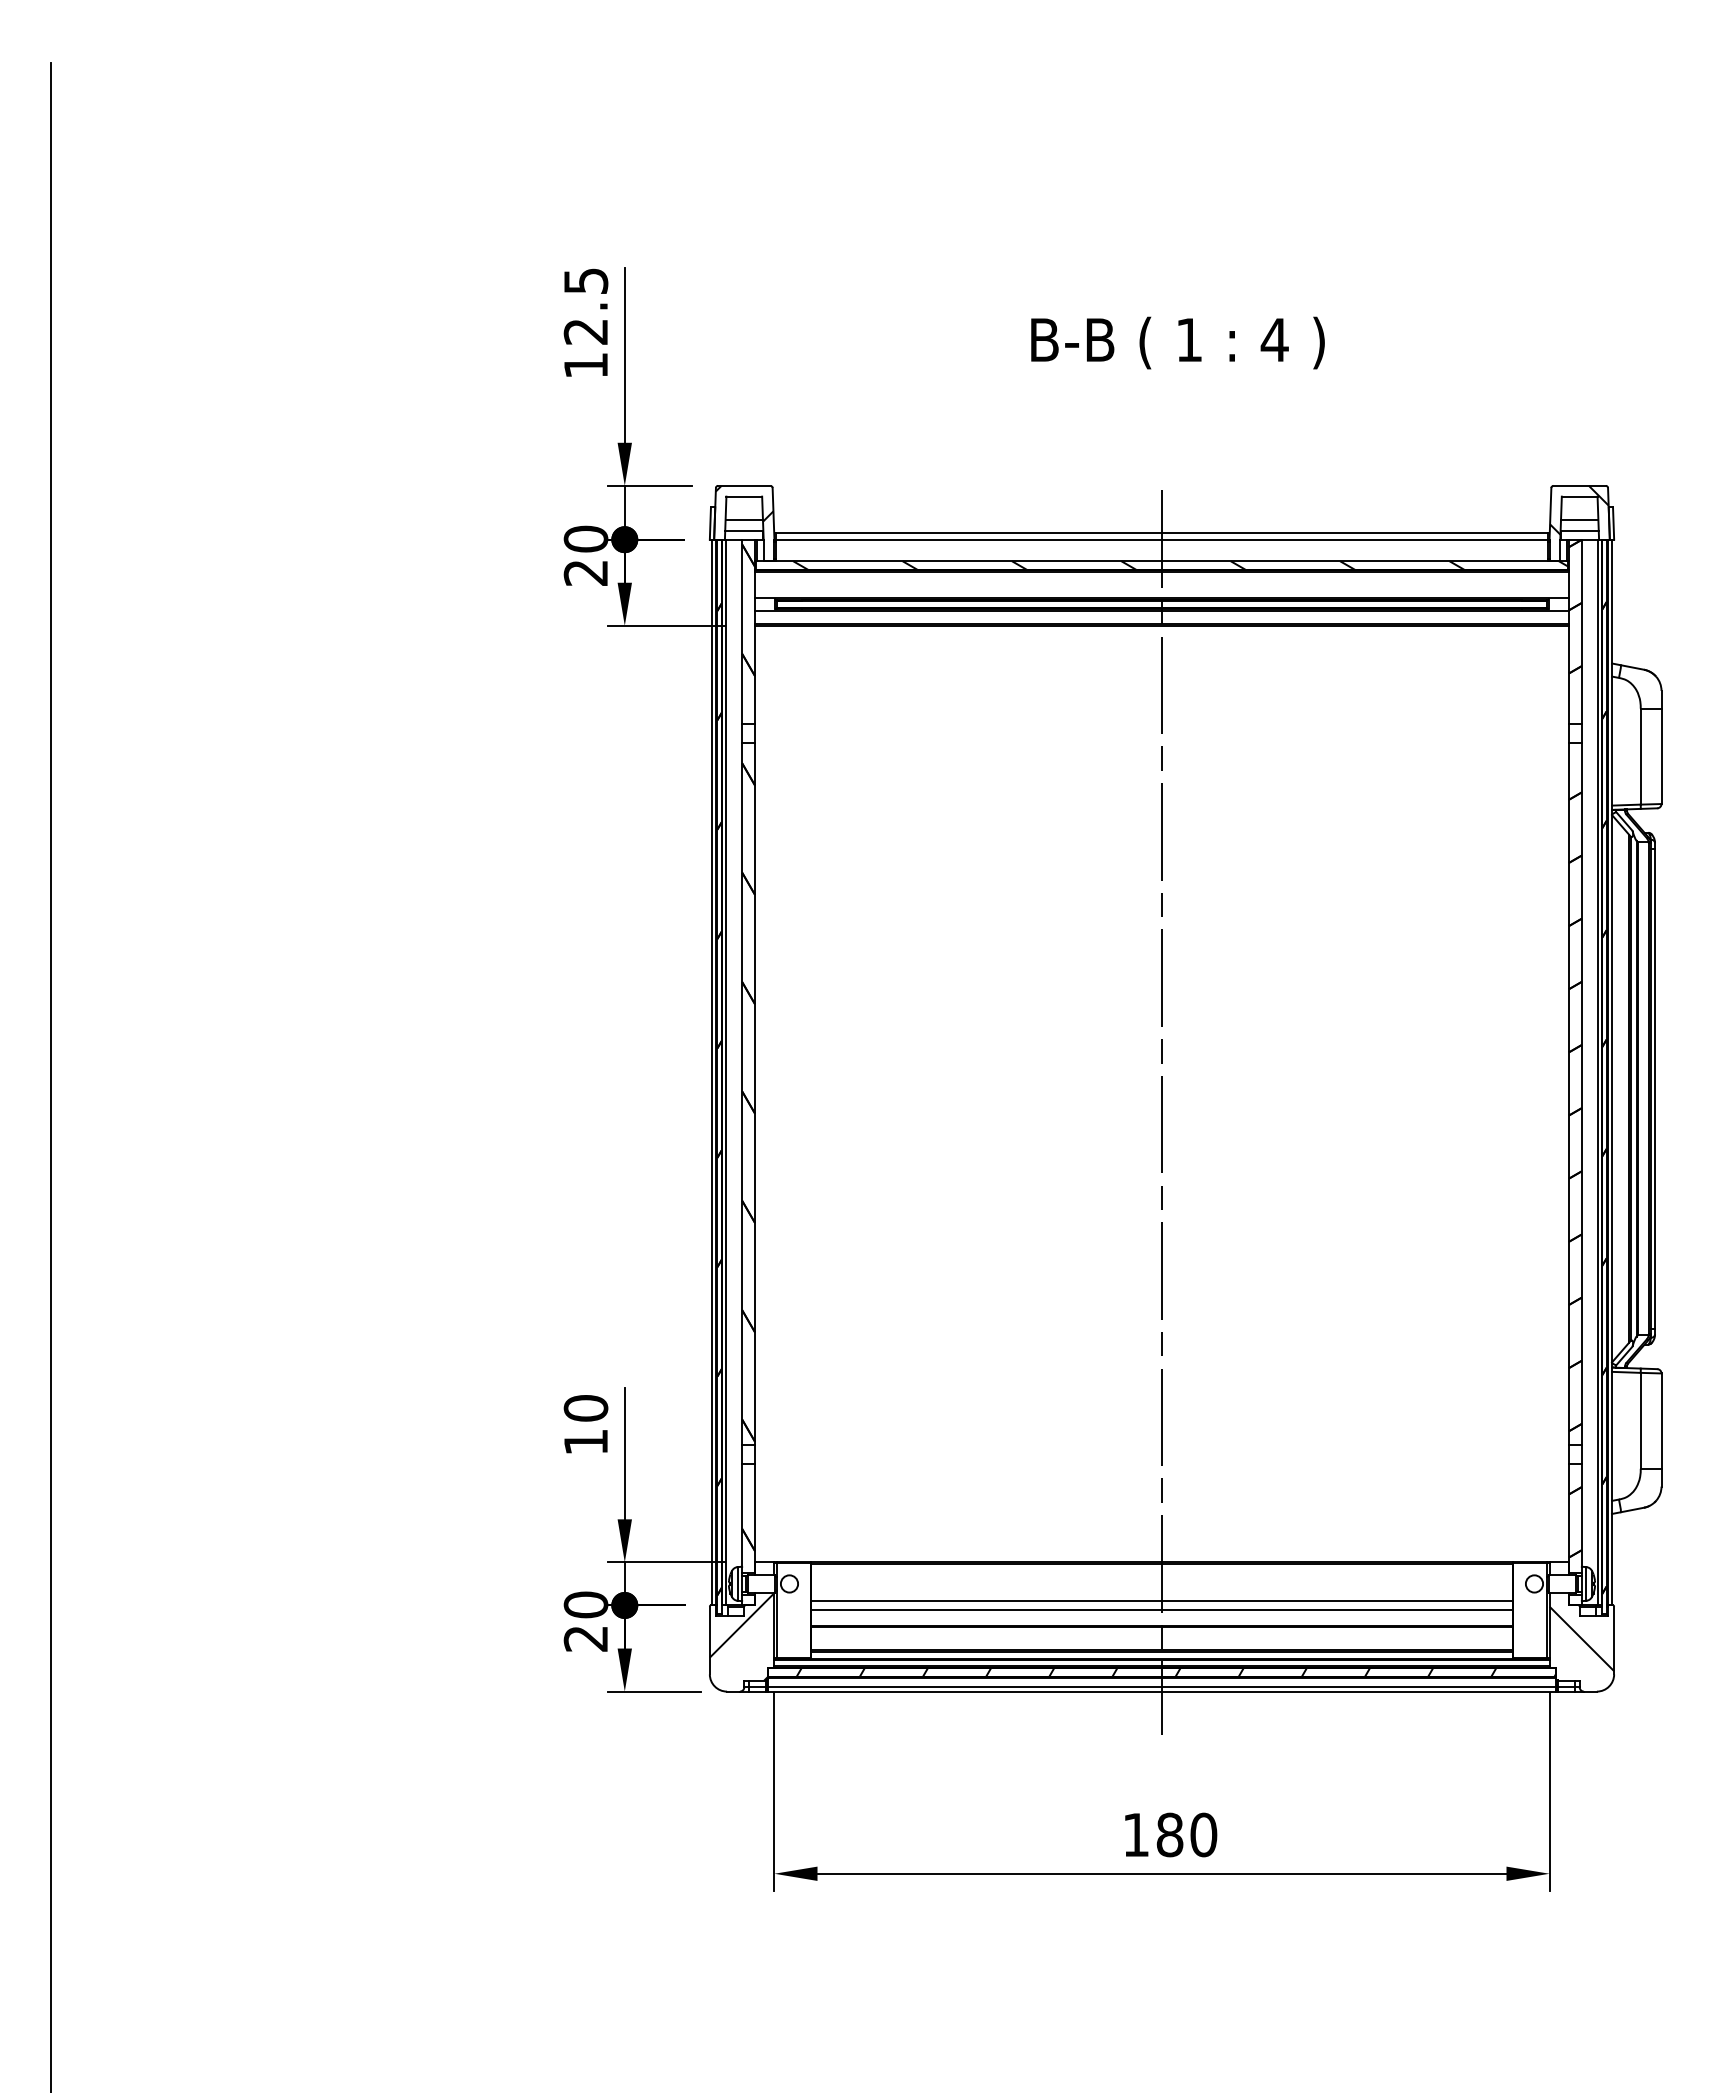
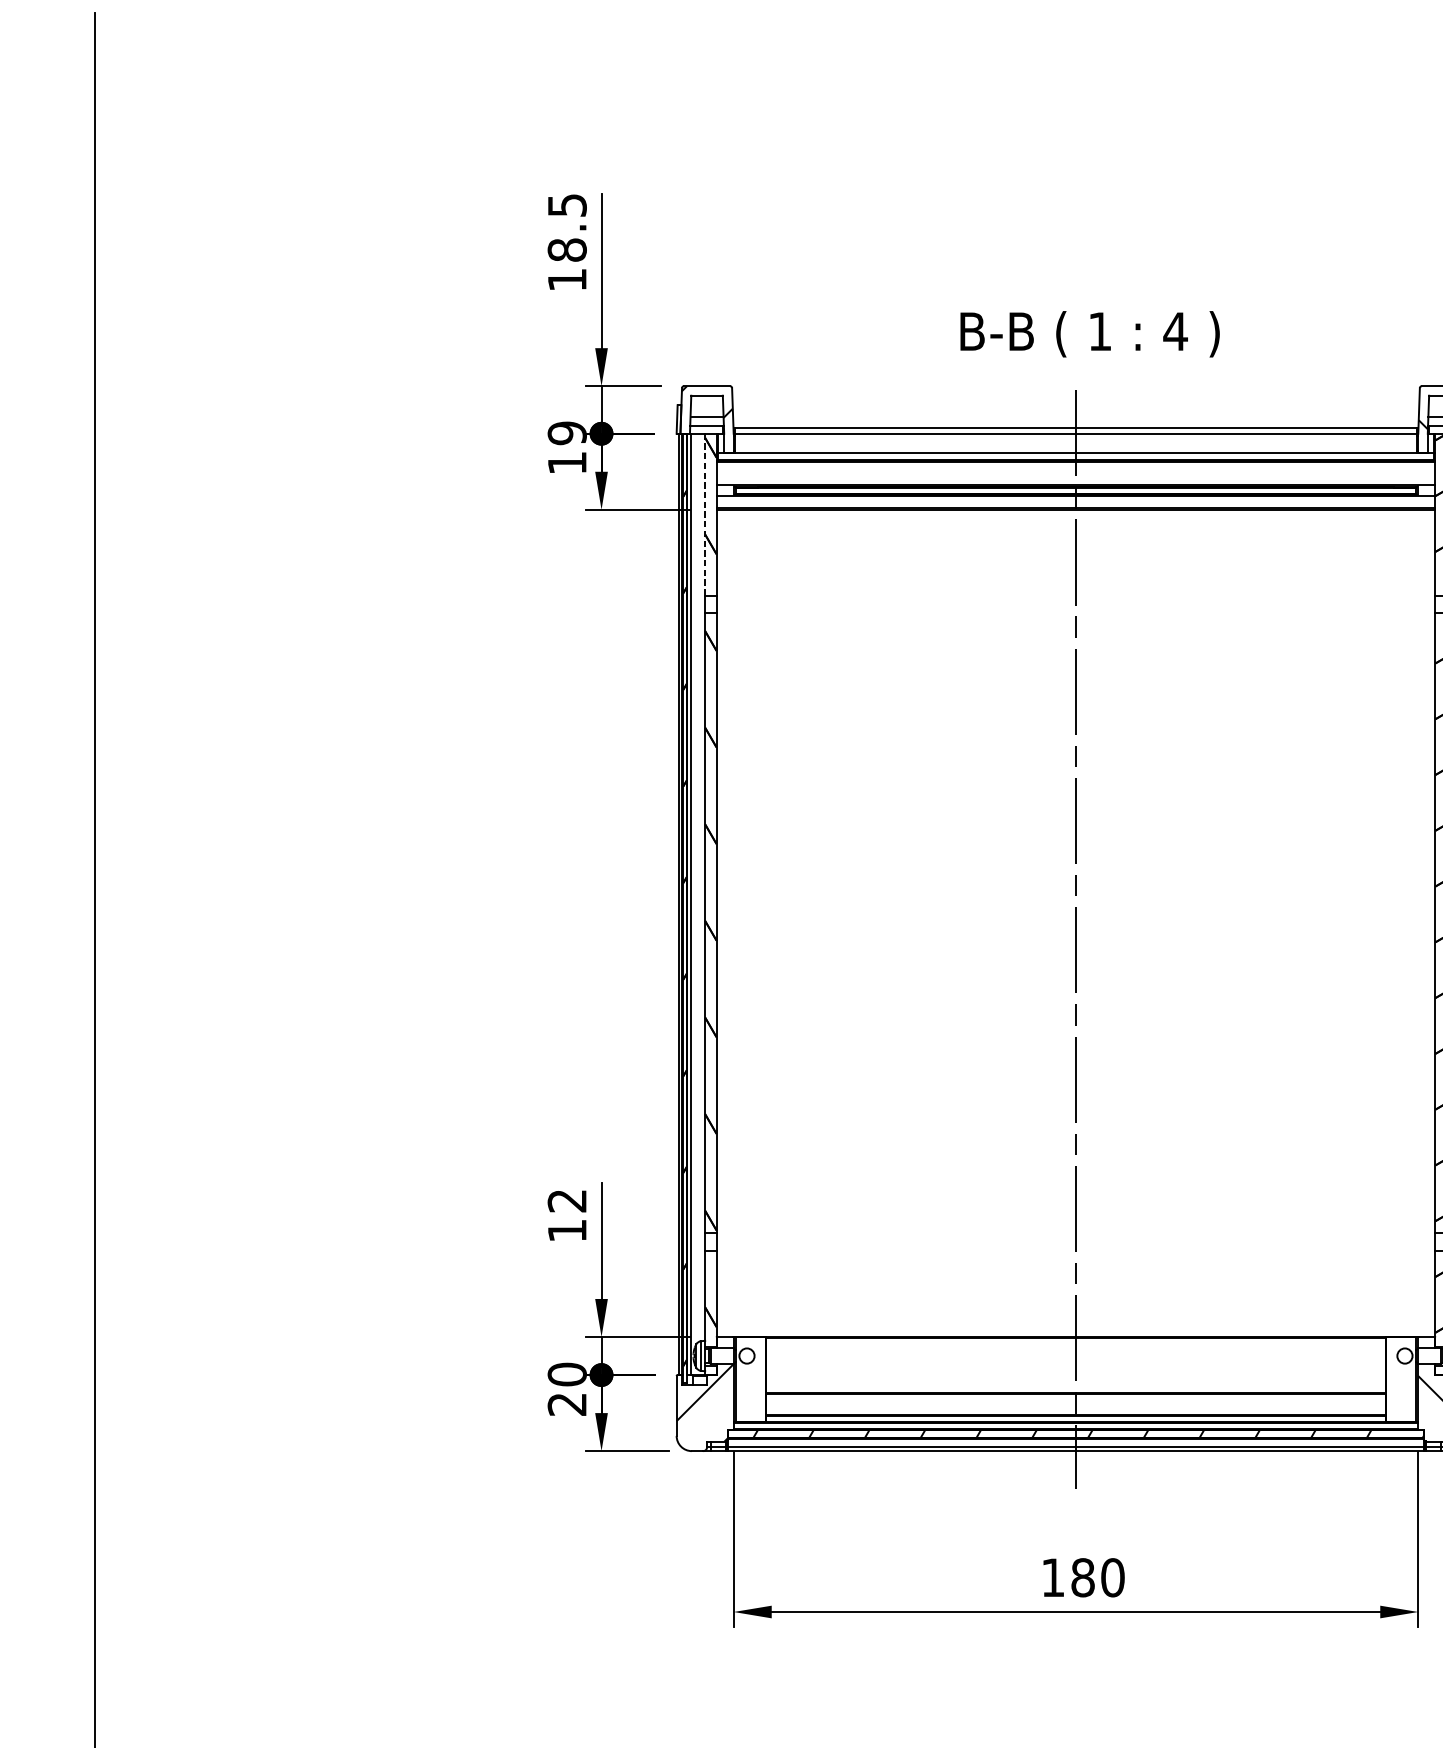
text: (585, 331) -> (566, 249), 12.5 -> 18.5
text: (1177, 342) -> (1089, 333), moved
text: (585, 555) -> (566, 447), 20 -> 19
hatch: (1180, 565) -> (1092, 456), removed
line: (742, 632) -> (705, 515), solid -> dashed
text: (585, 1408) -> (566, 1201), 10 -> 12
line: (1161, 1601) -> (1075, 1371), removed
line: (1161, 1609) -> (1075, 1378), removed

